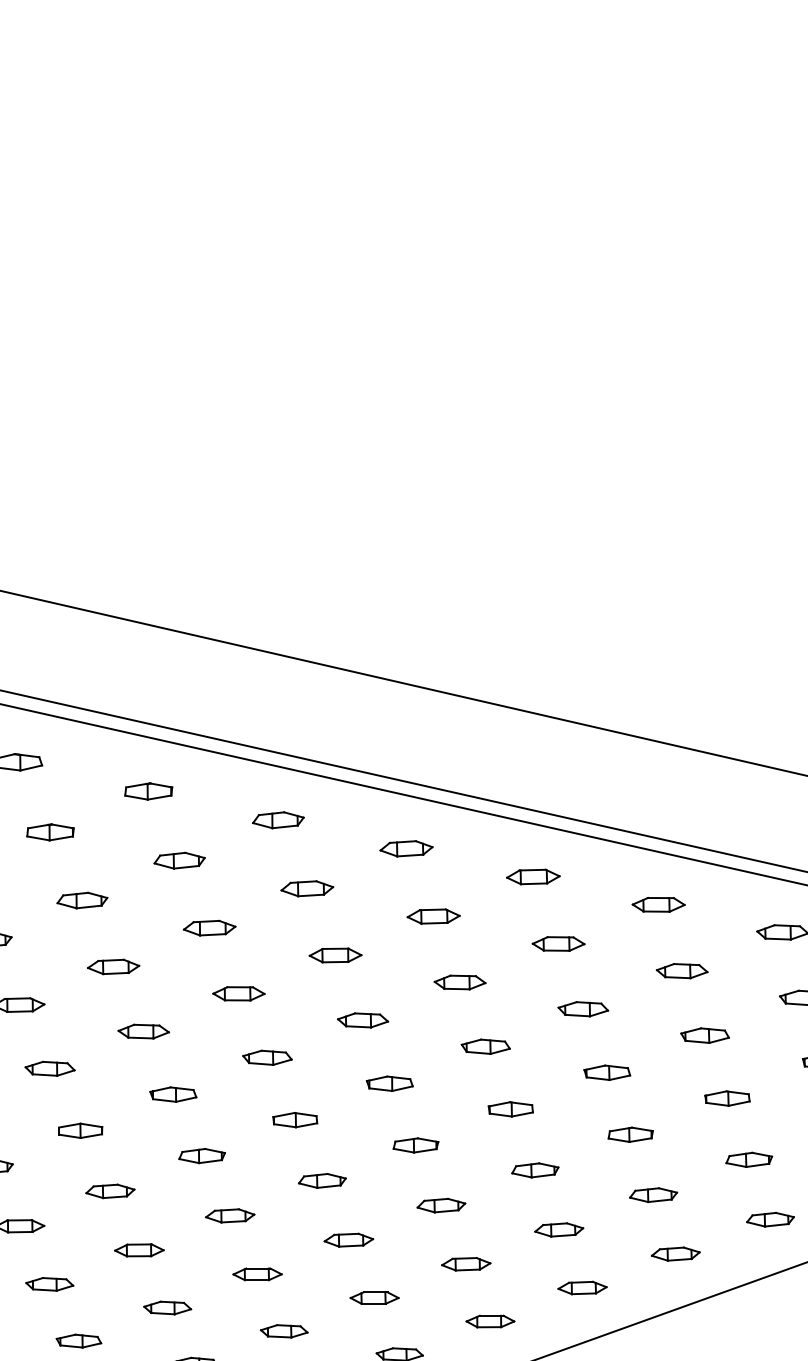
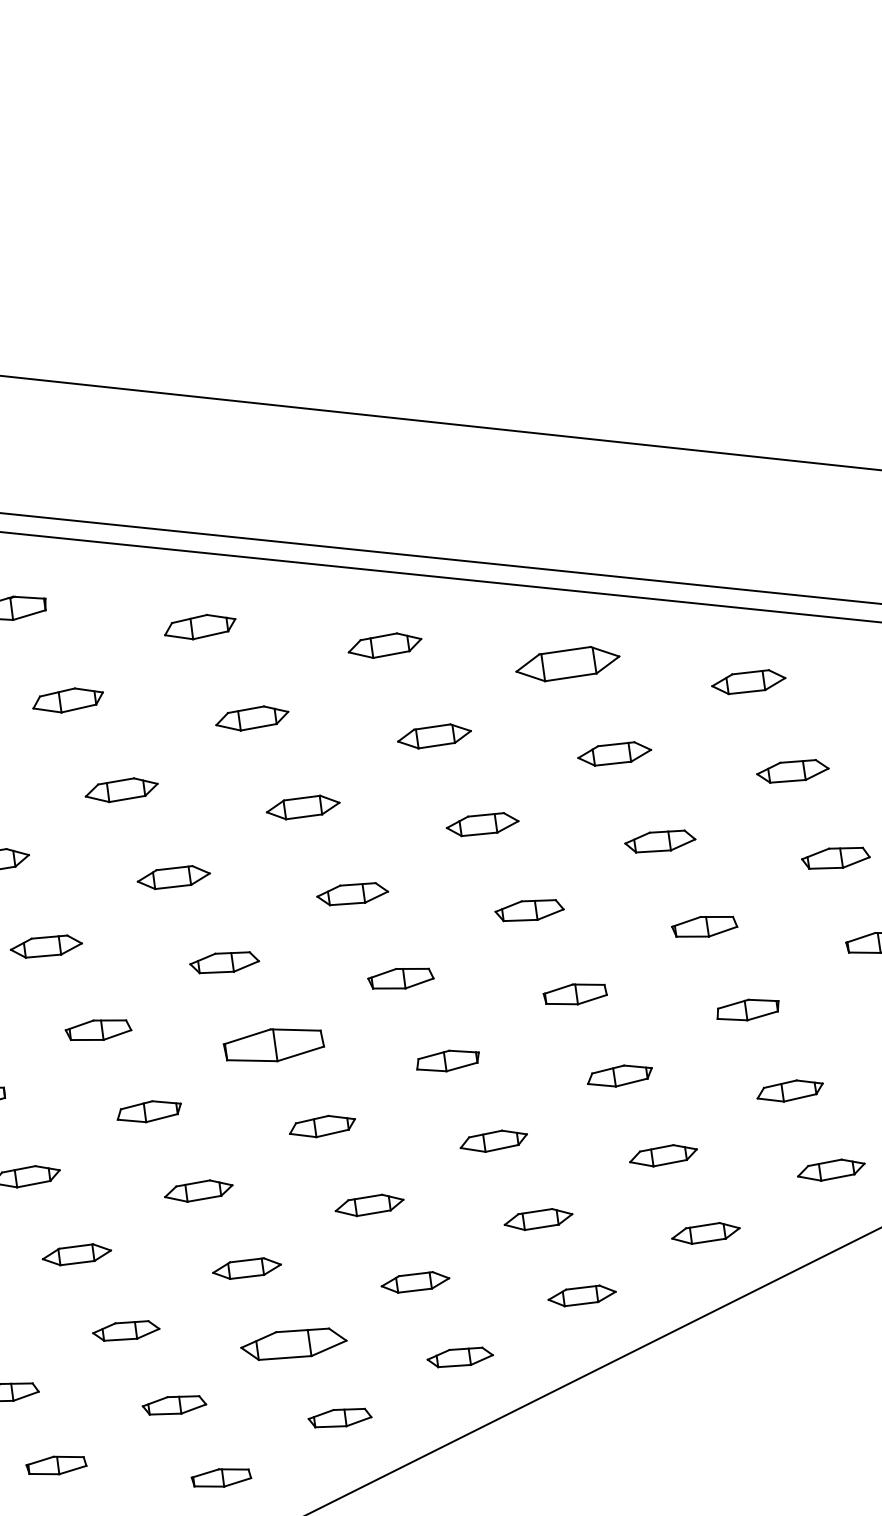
part: (533, 876) -> (568, 663), size x1.4
part: (295, 1120) -> (274, 1046), size x1.6
part: (284, 1331) -> (294, 1344), size x1.6

